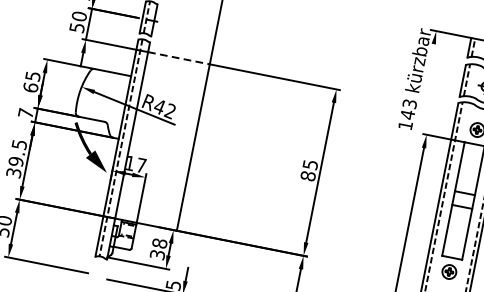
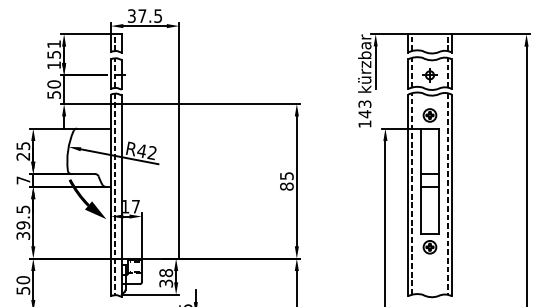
line: (178, 58) -> (150, 104), dashed -> solid
line: (429, 66) -> (375, 67), added
text: (31, 87) -> (23, 156), 65 -> 25

